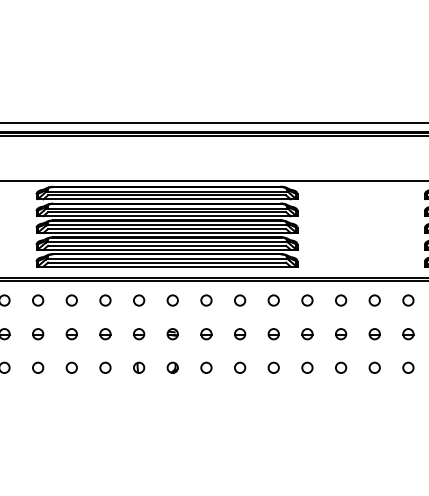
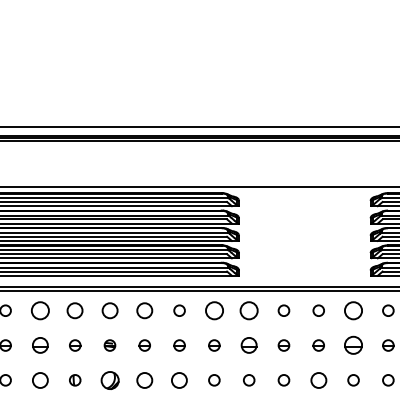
circle: (105, 300) -> (40, 310), size x1.6
circle: (139, 300) -> (75, 310), size x1.4
circle: (172, 300) -> (109, 310), size x1.4
circle: (206, 300) -> (144, 310), size x1.4
circle: (273, 300) -> (214, 310), size x1.6
circle: (307, 300) -> (249, 310), size x1.6
circle: (408, 300) -> (353, 310), size x1.6
part: (105, 334) -> (40, 345), size x1.4
part: (307, 334) -> (249, 345), size x1.4
part: (408, 334) -> (353, 345), size x1.6
circle: (105, 367) -> (40, 379), size x1.4
part: (172, 367) -> (109, 379), size x1.6
circle: (206, 367) -> (144, 379), size x1.4
circle: (240, 367) -> (179, 379), size x1.4
circle: (374, 367) -> (318, 379), size x1.4

